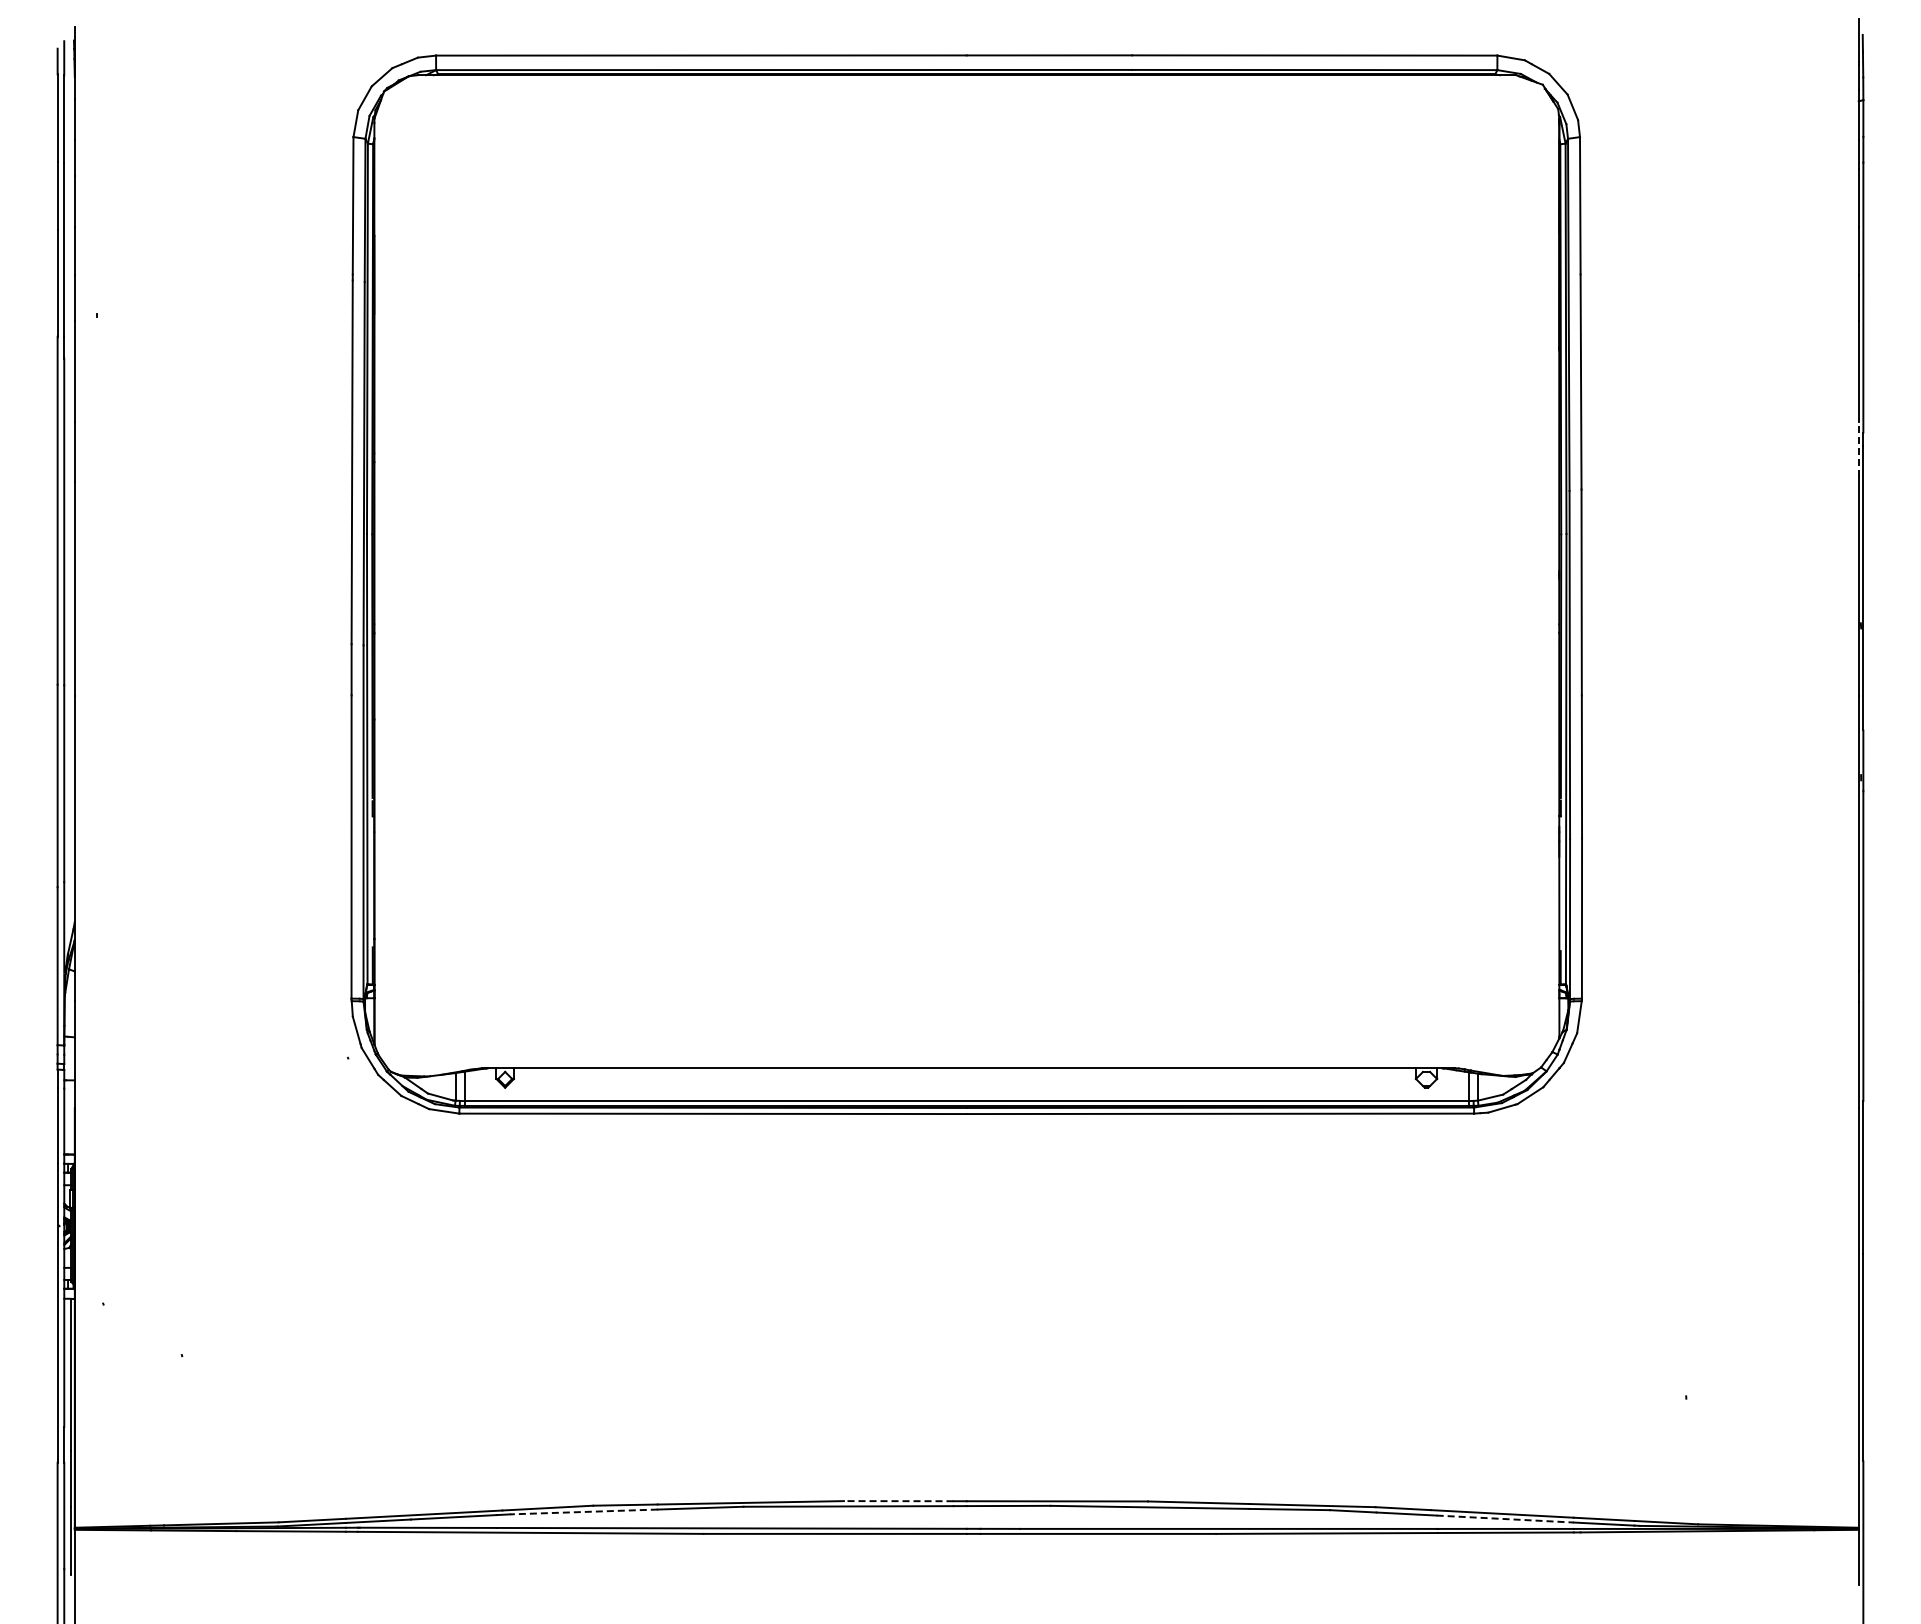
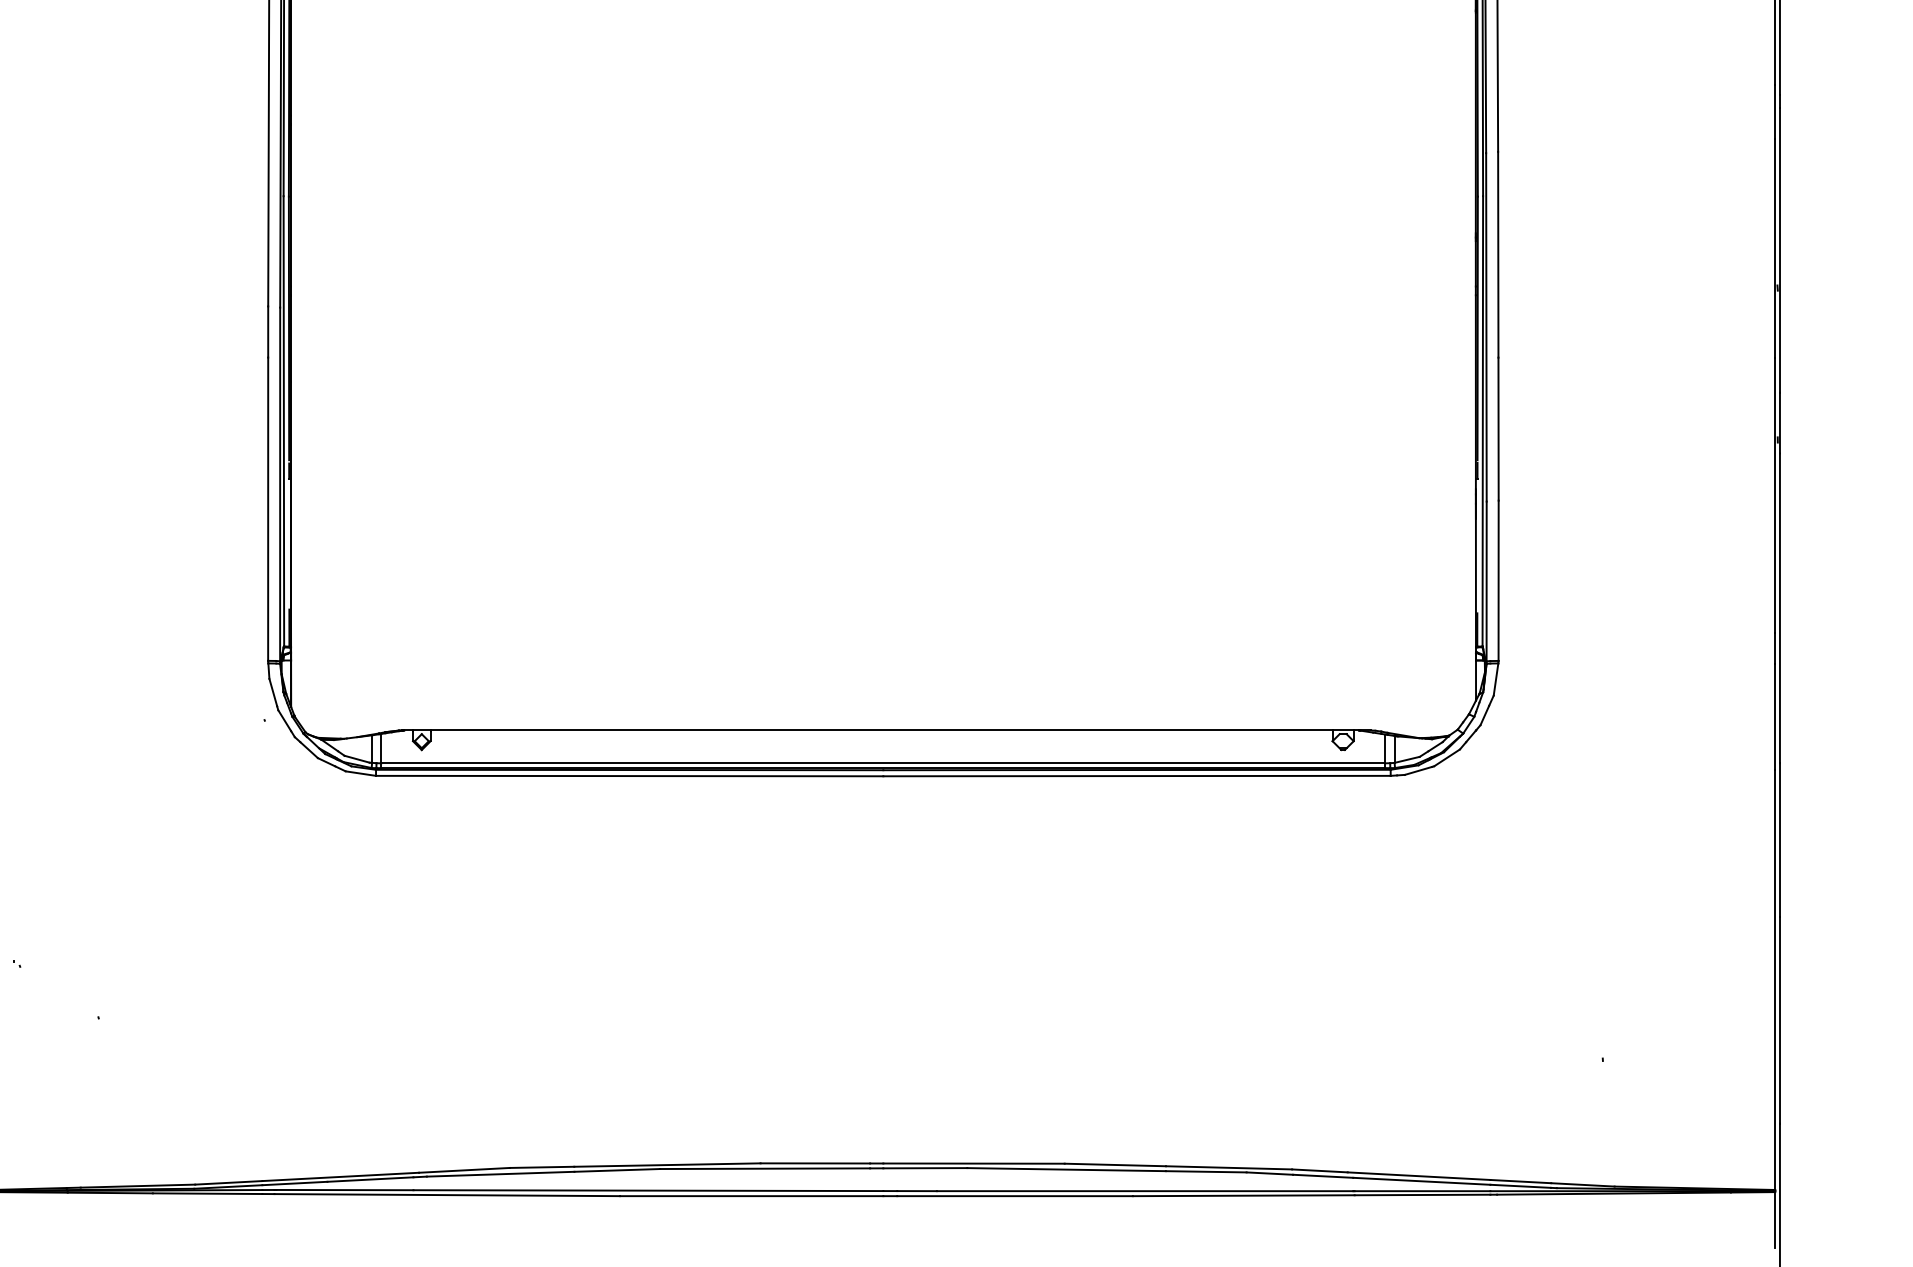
line: (1858, 449) -> (1775, 111), dashed -> solid
line: (898, 1501) -> (815, 1163), dashed -> solid
line: (584, 1511) -> (501, 1173), dashed -> solid
line: (1505, 1519) -> (1422, 1181), dashed -> solid

